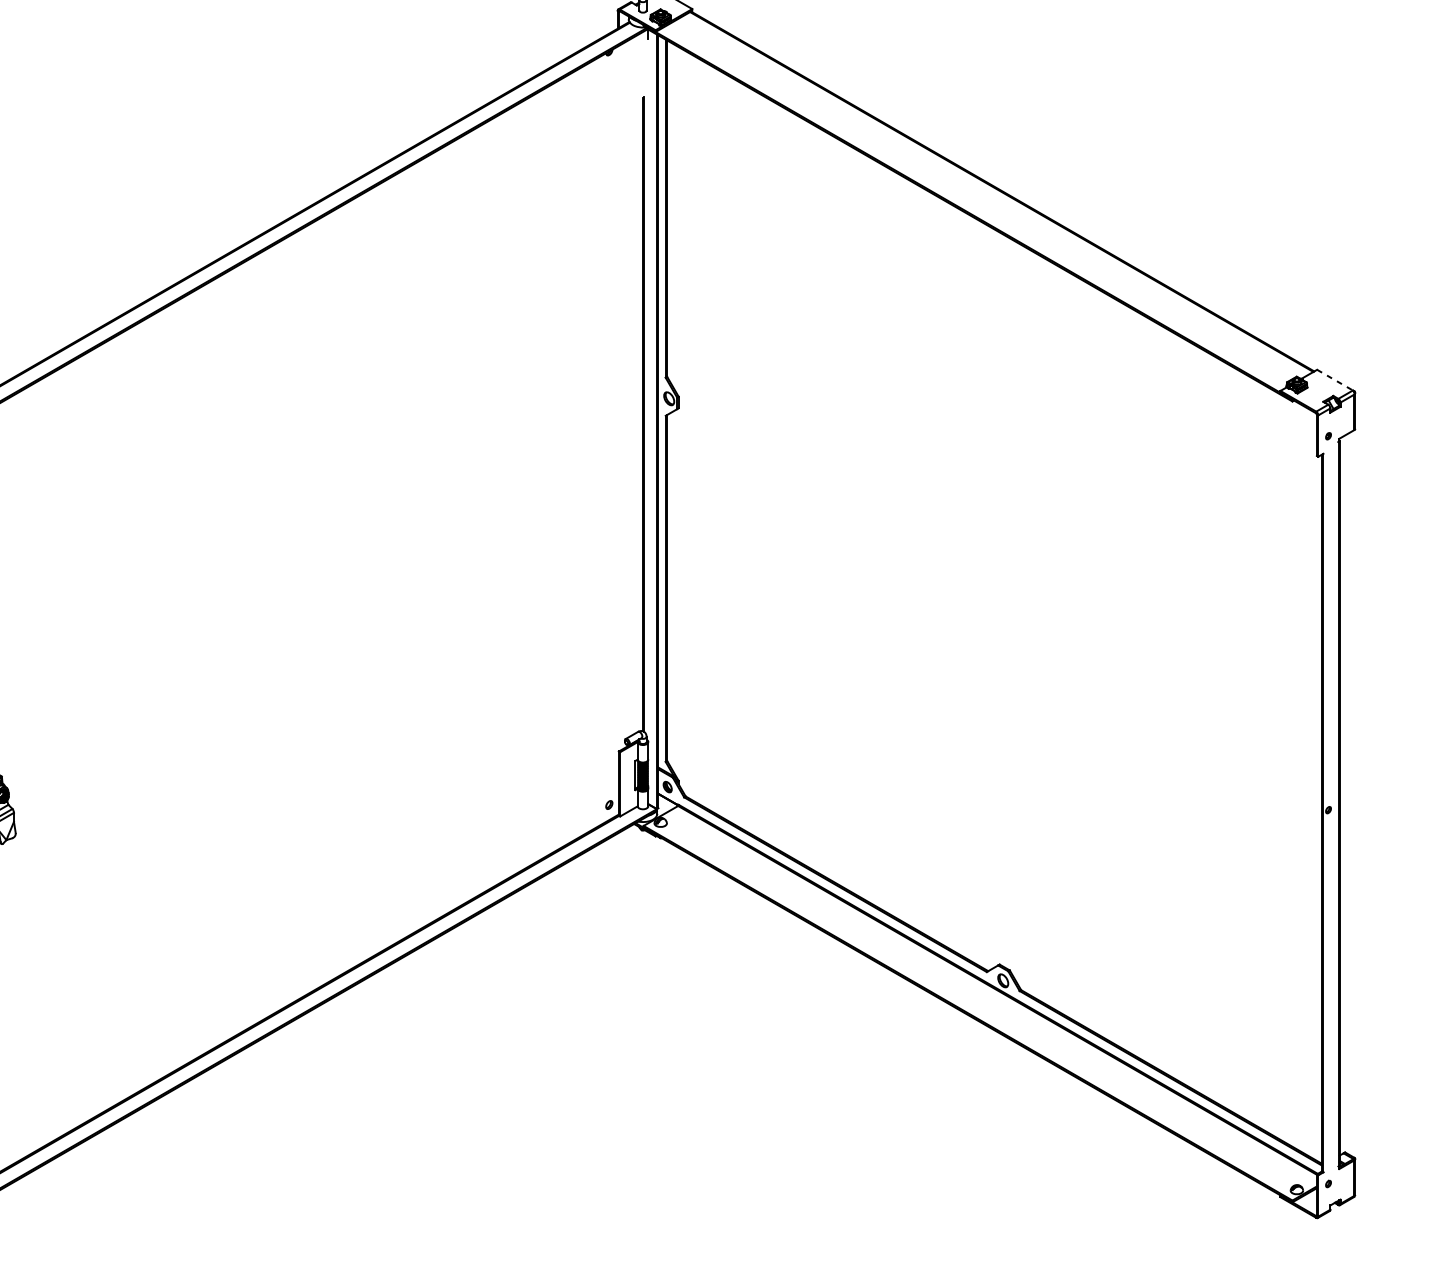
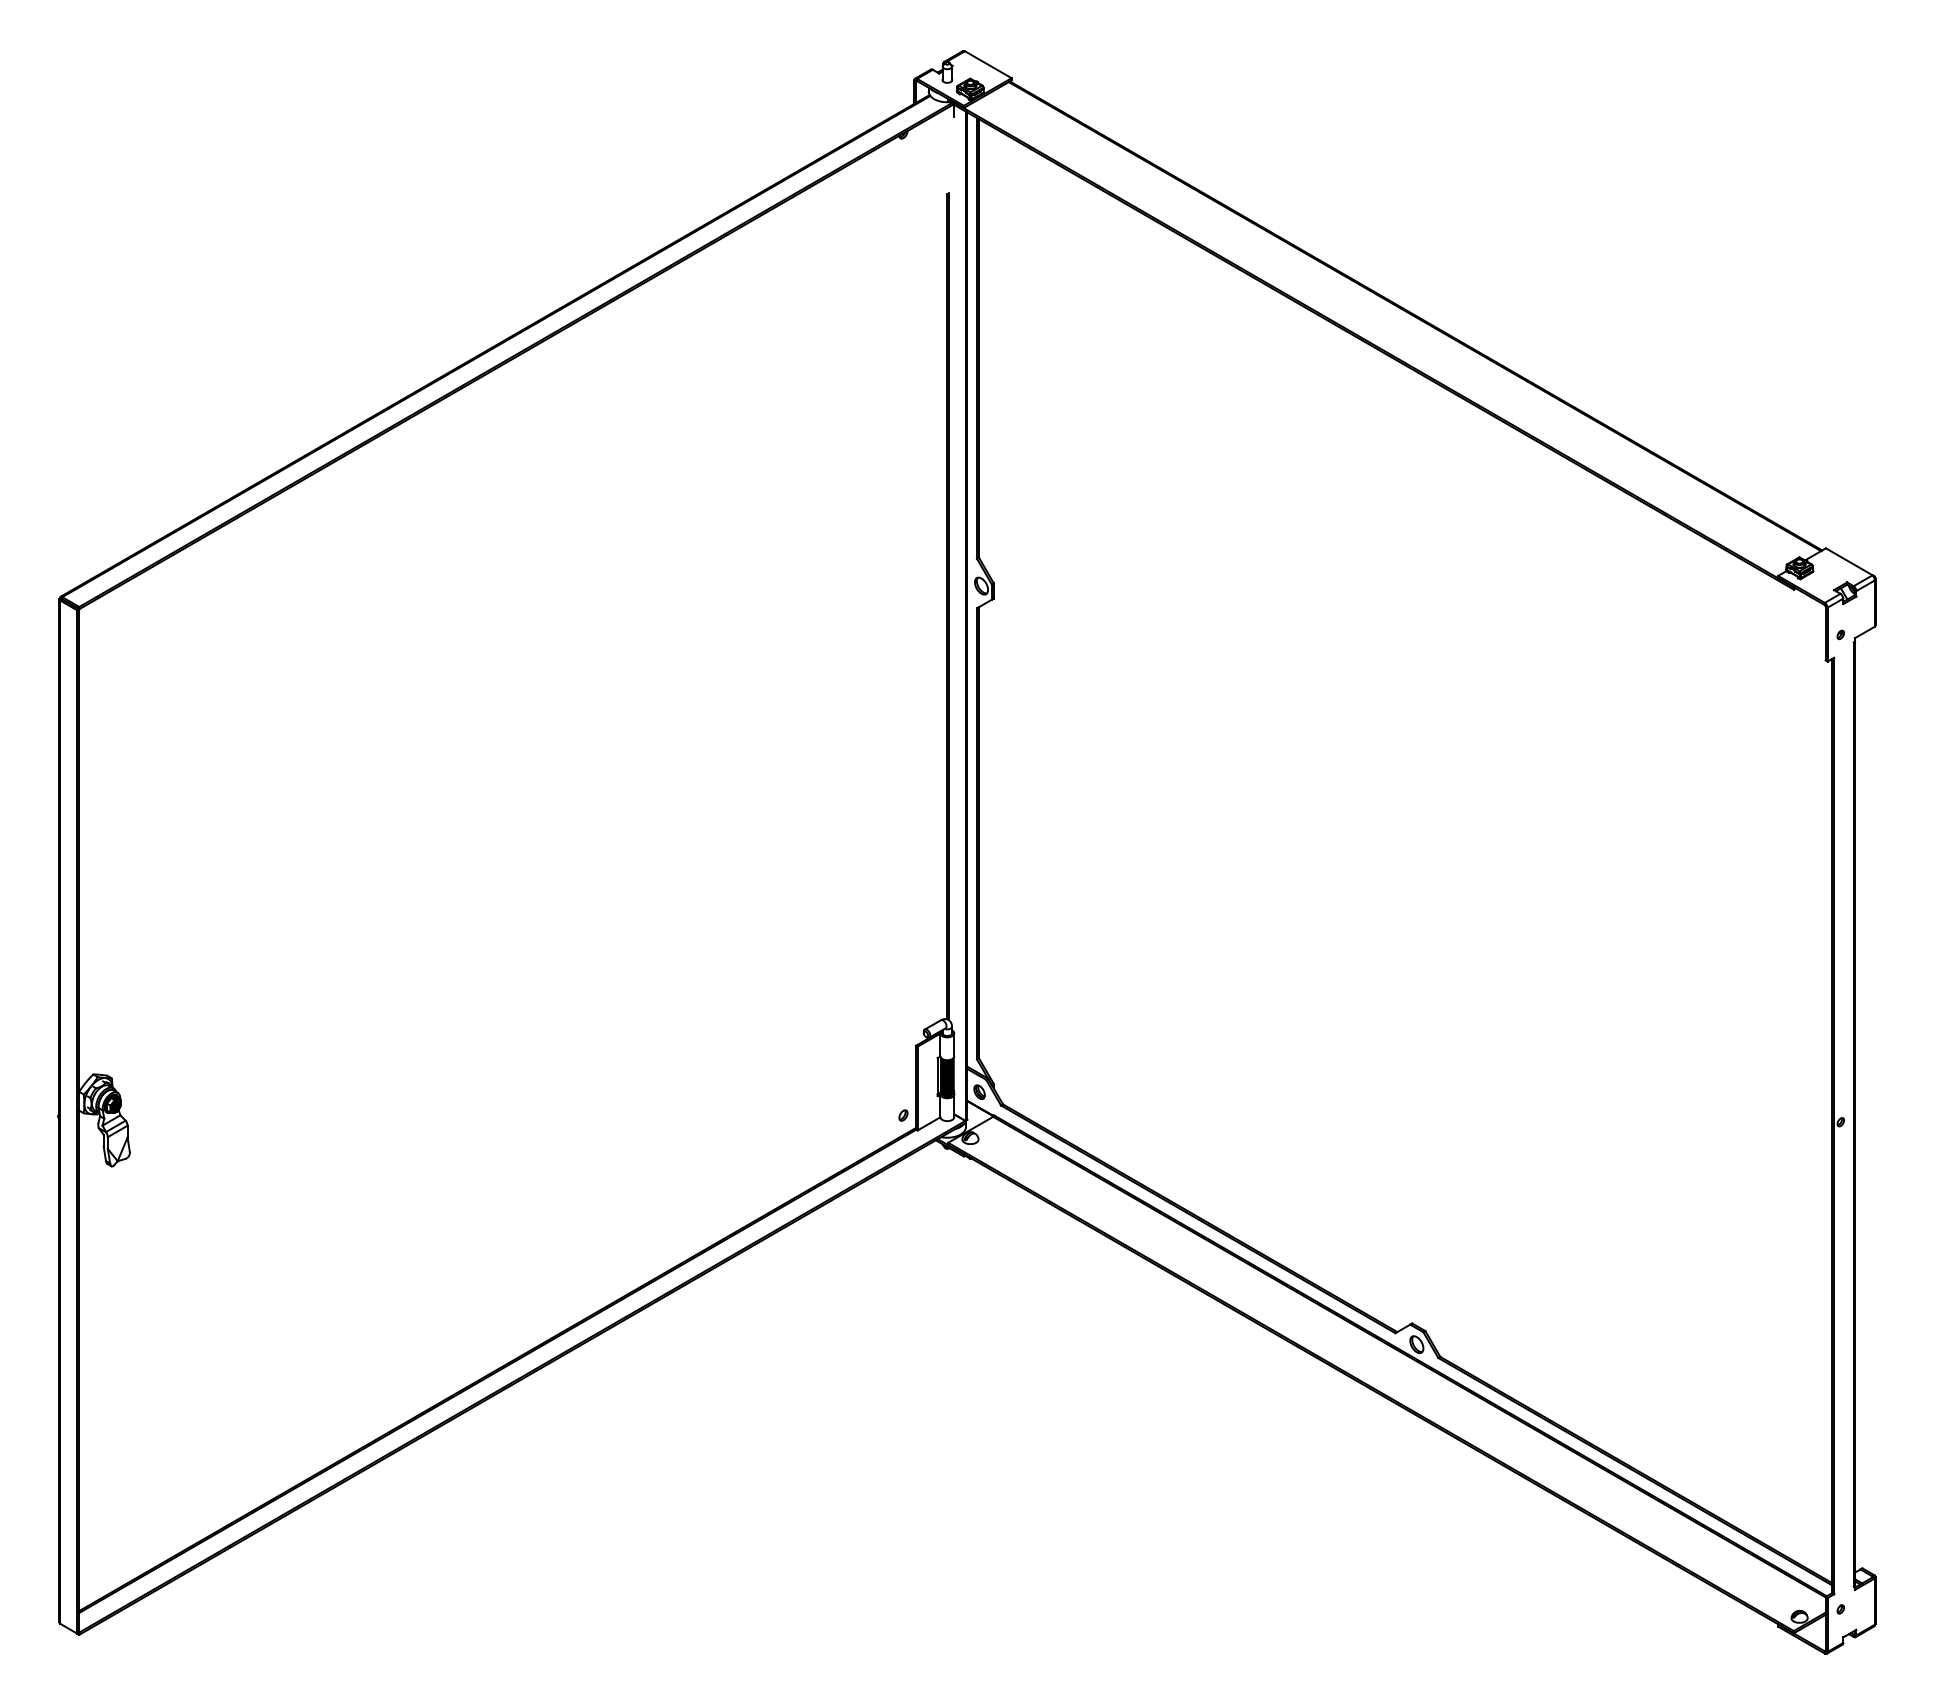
line: (1335, 379) -> (1849, 561), dashed -> solid

